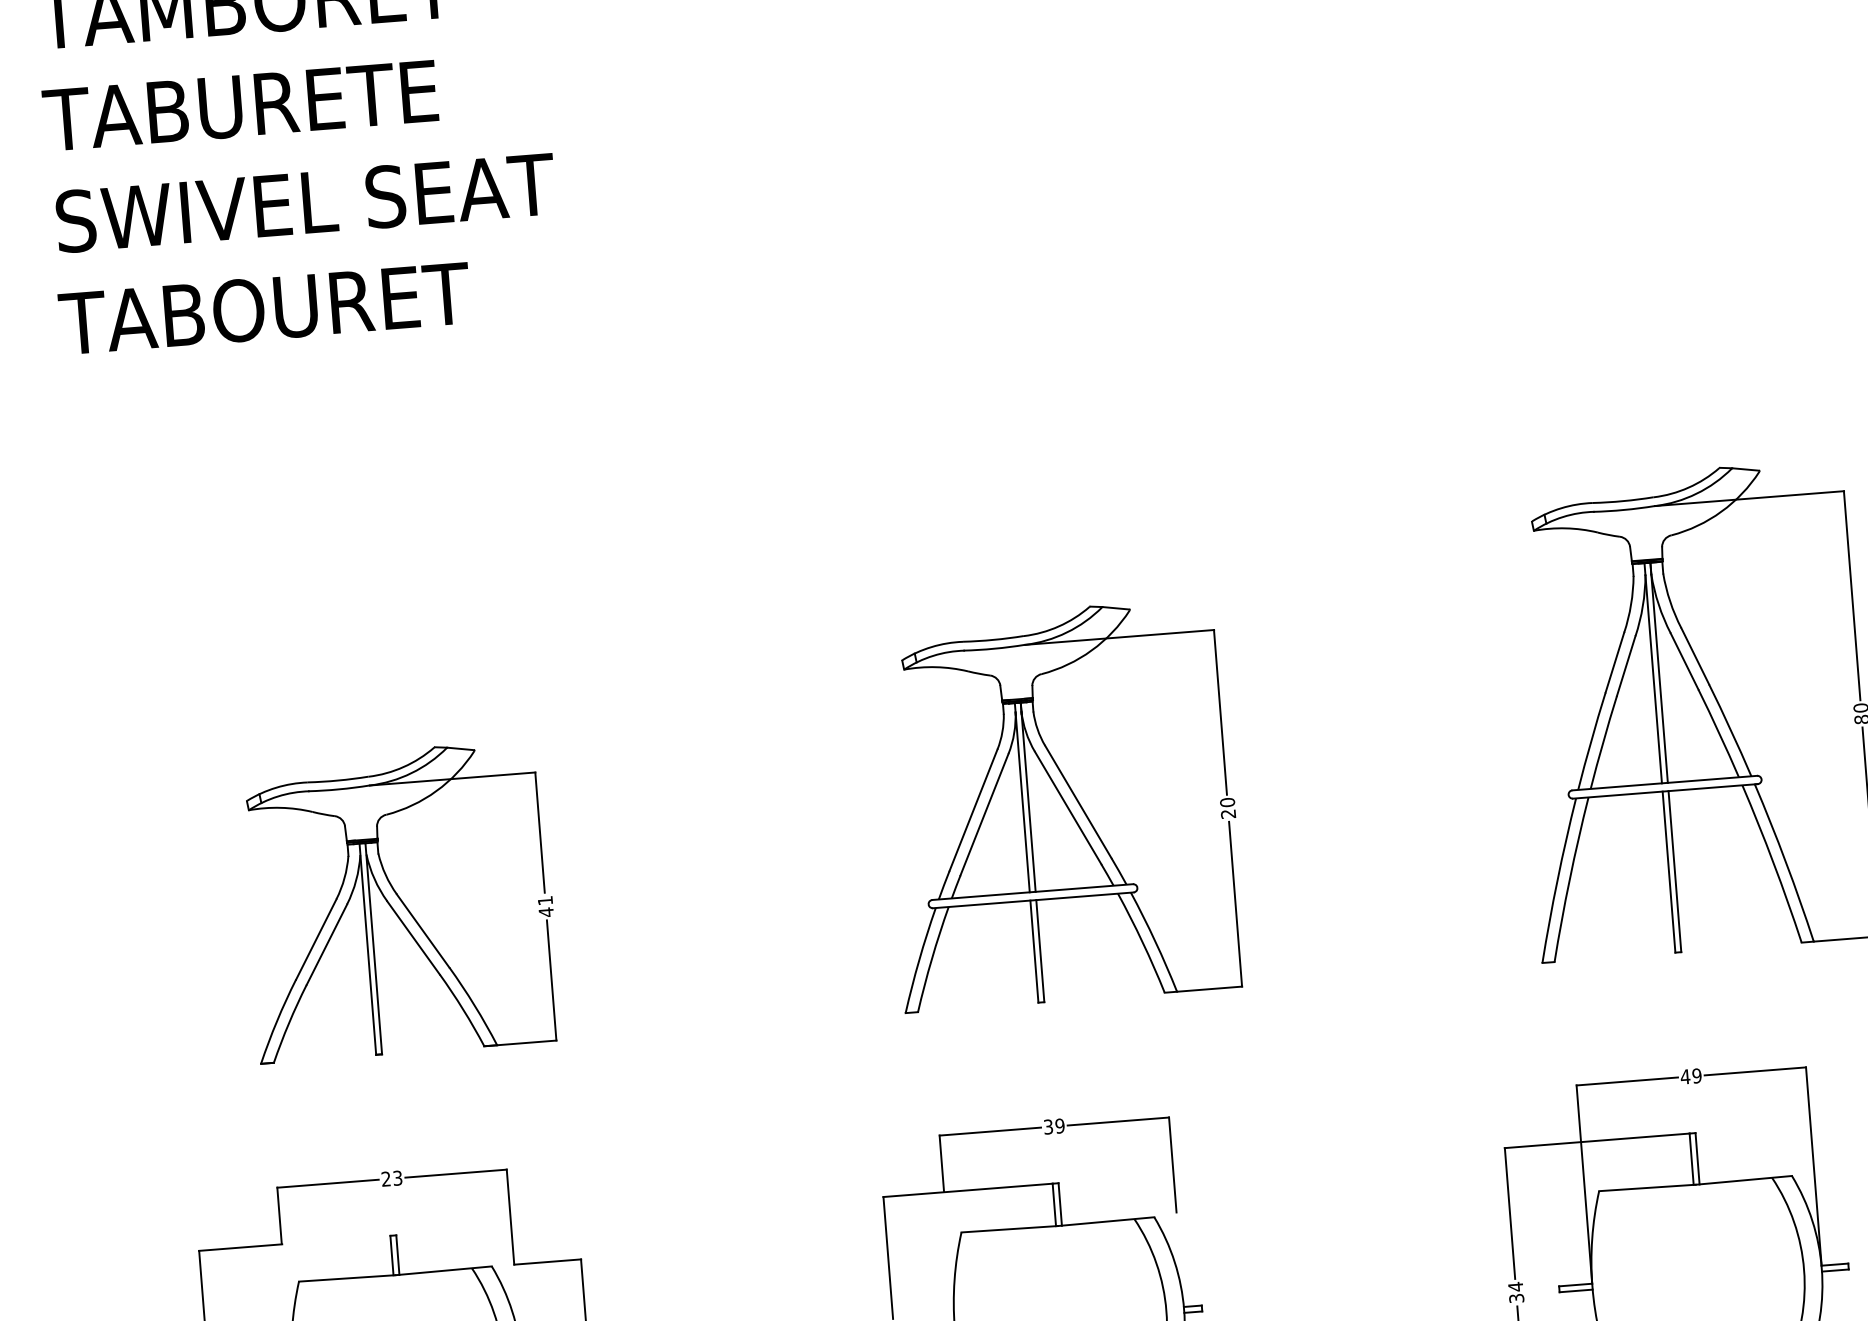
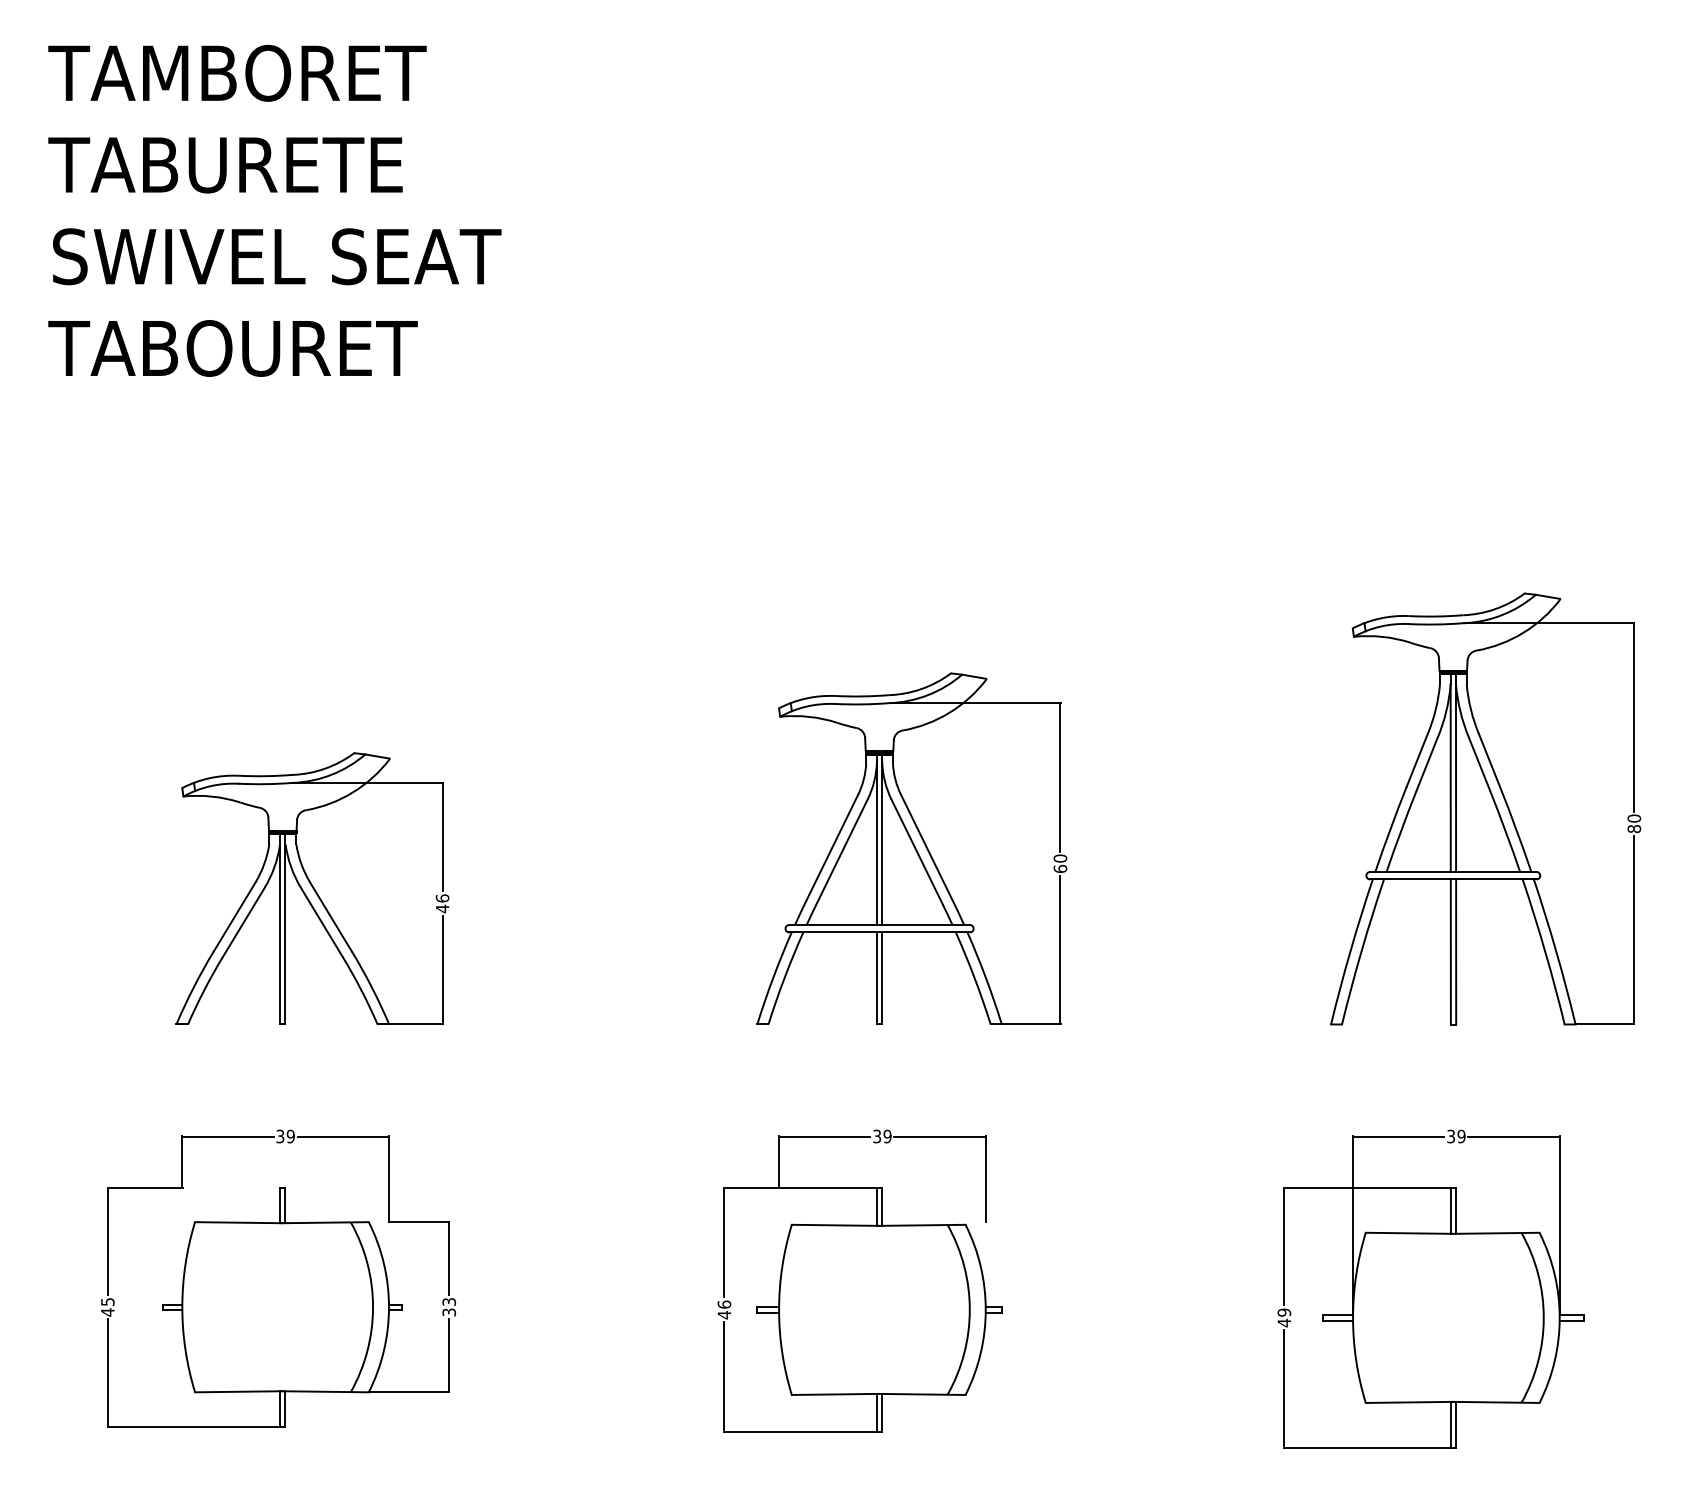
text: (1228, 813) -> (1060, 868), 20 -> 60
text: (545, 900) -> (442, 898), 41 -> 46
text: (1684, 1076) -> (1450, 1136), 49 -> 39
text: (391, 1178) -> (285, 1136), 23 -> 39
text: (1516, 1292) -> (1284, 1317), 34 -> 49

